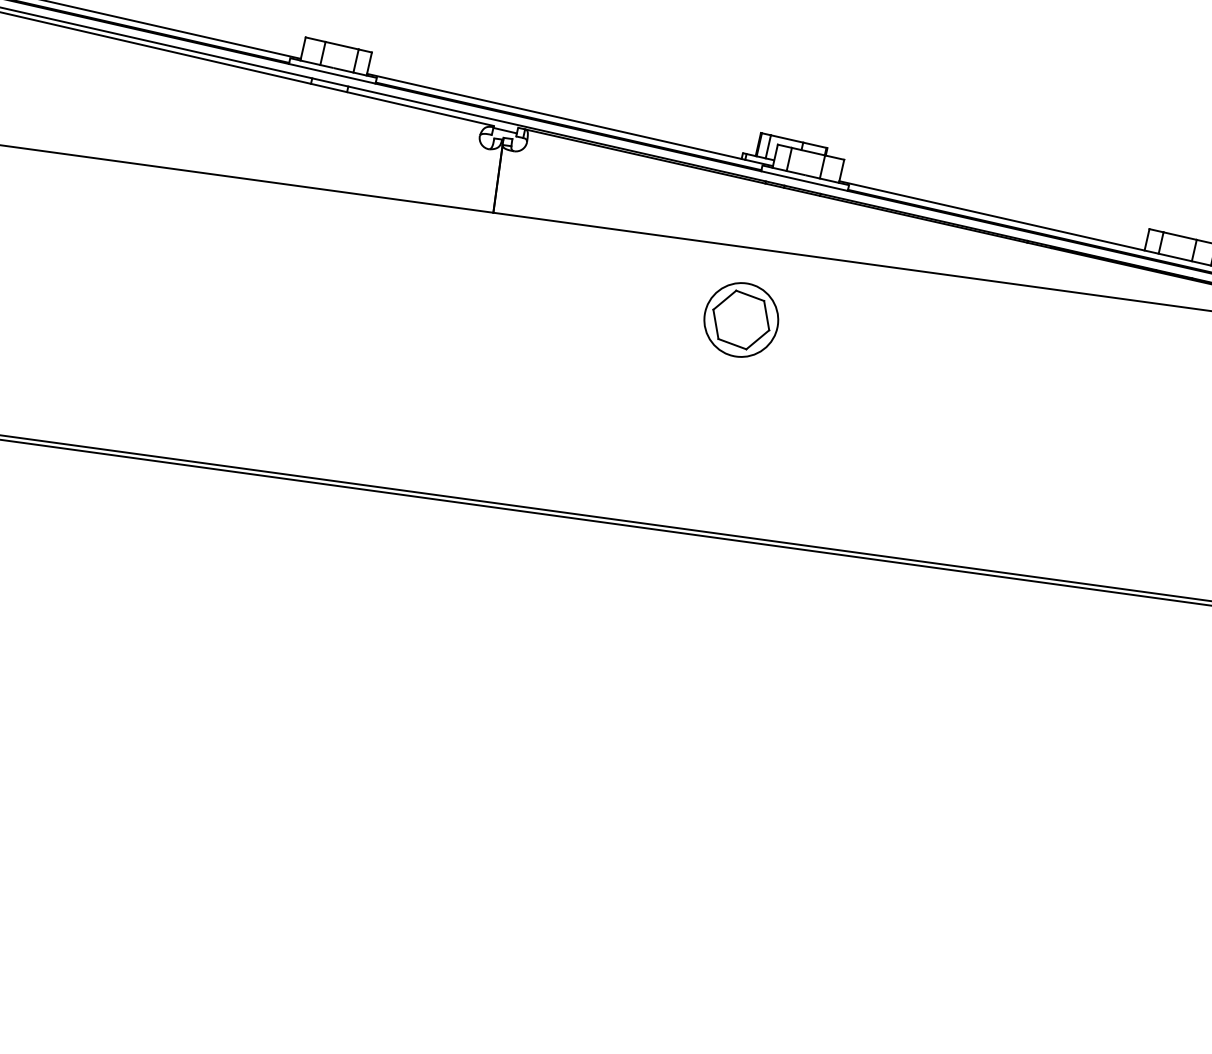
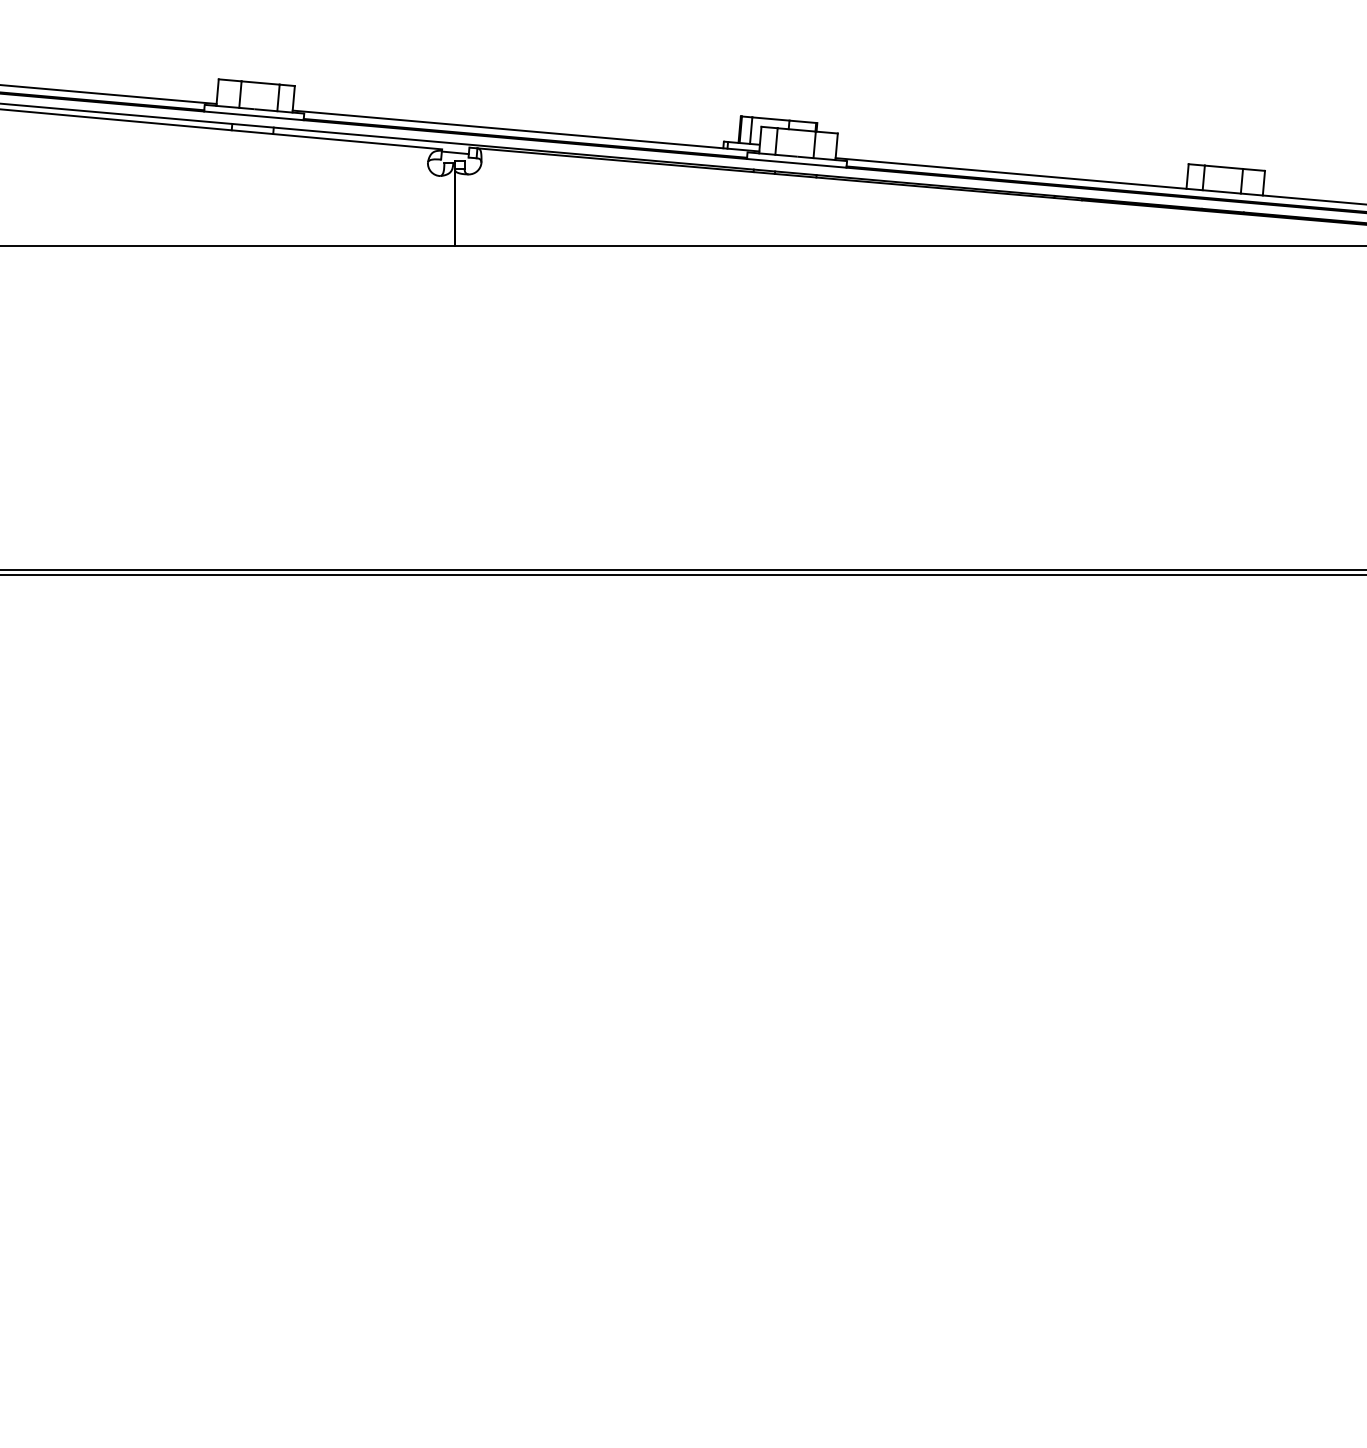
part: (741, 319) -> (747, 327), removed

